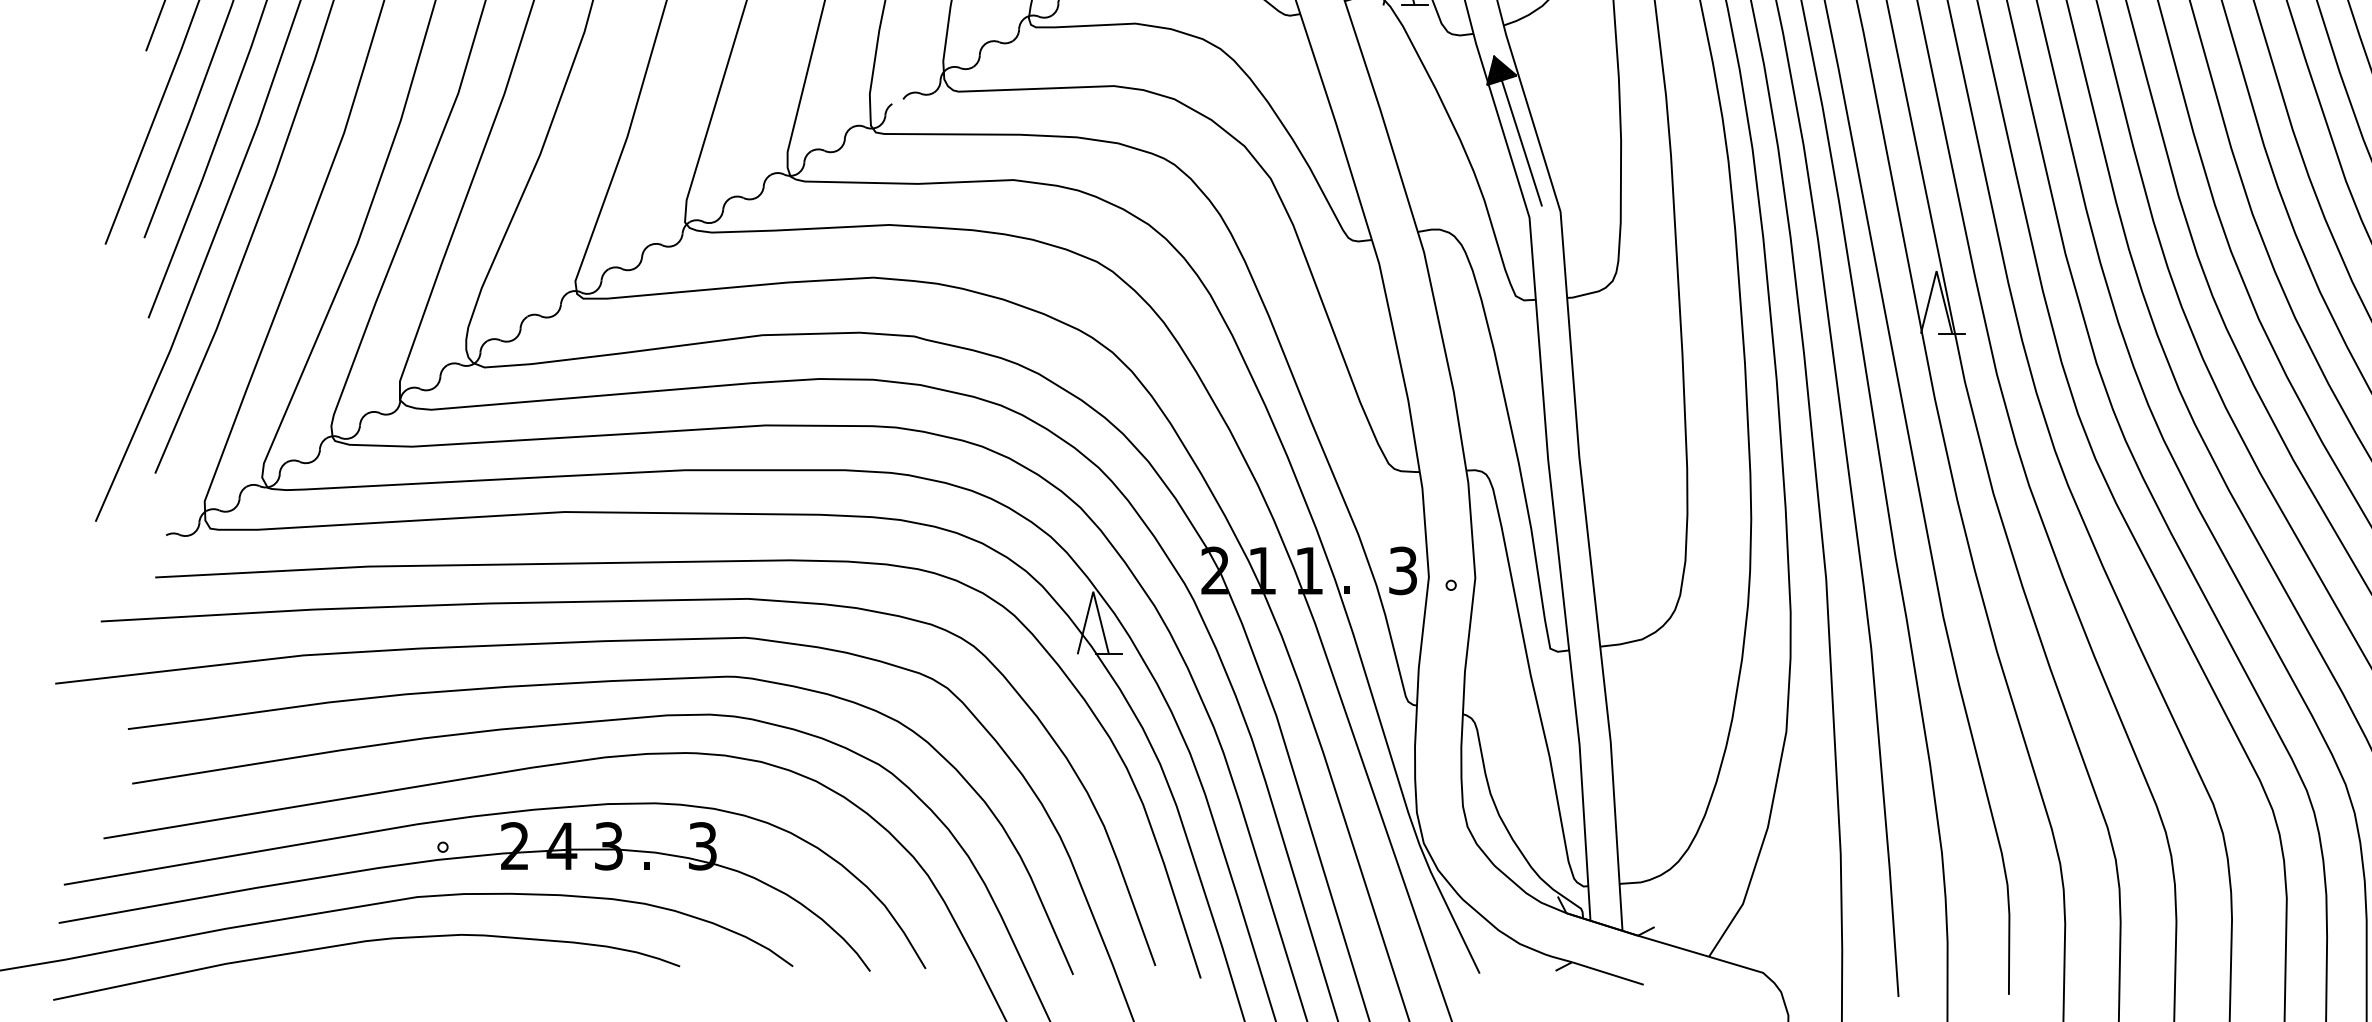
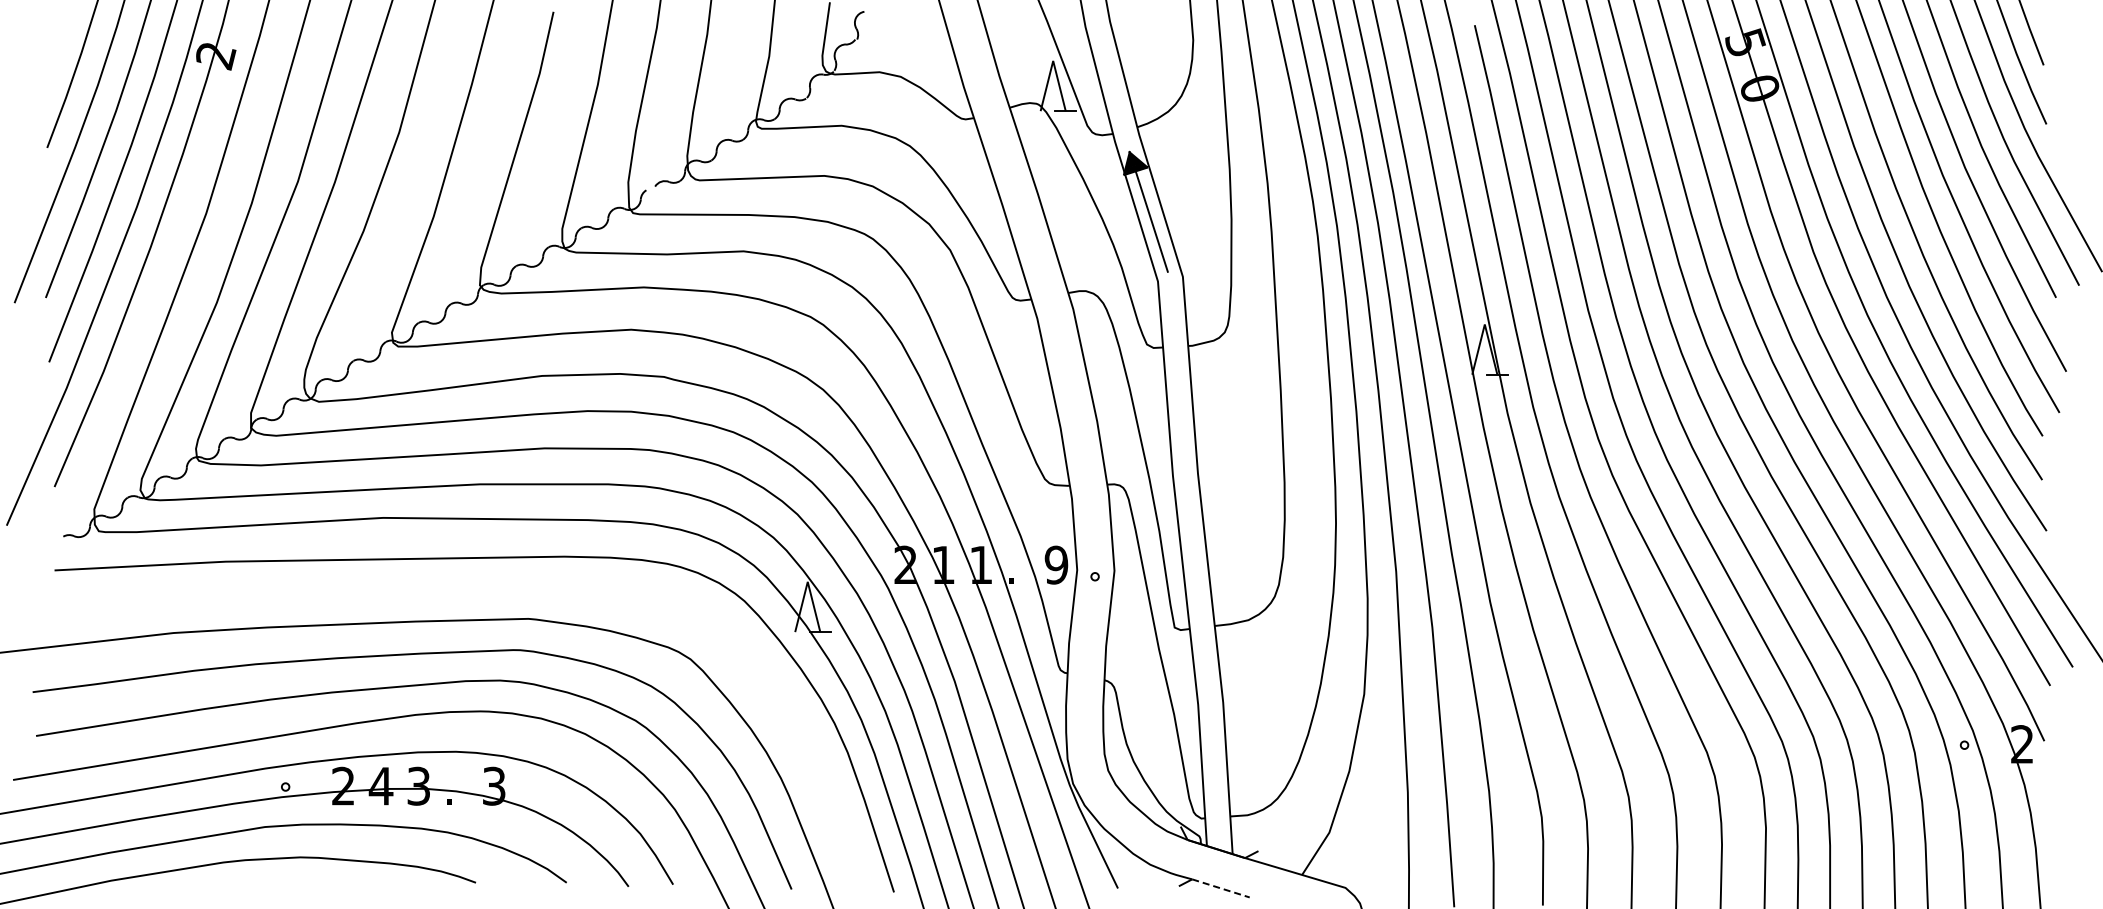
text: (1403, 570) -> (1056, 564), 3 -> 9
curve: (628, 602) -> (434, 590), removed
line: (1608, 973) -> (1221, 888), solid -> dashed

